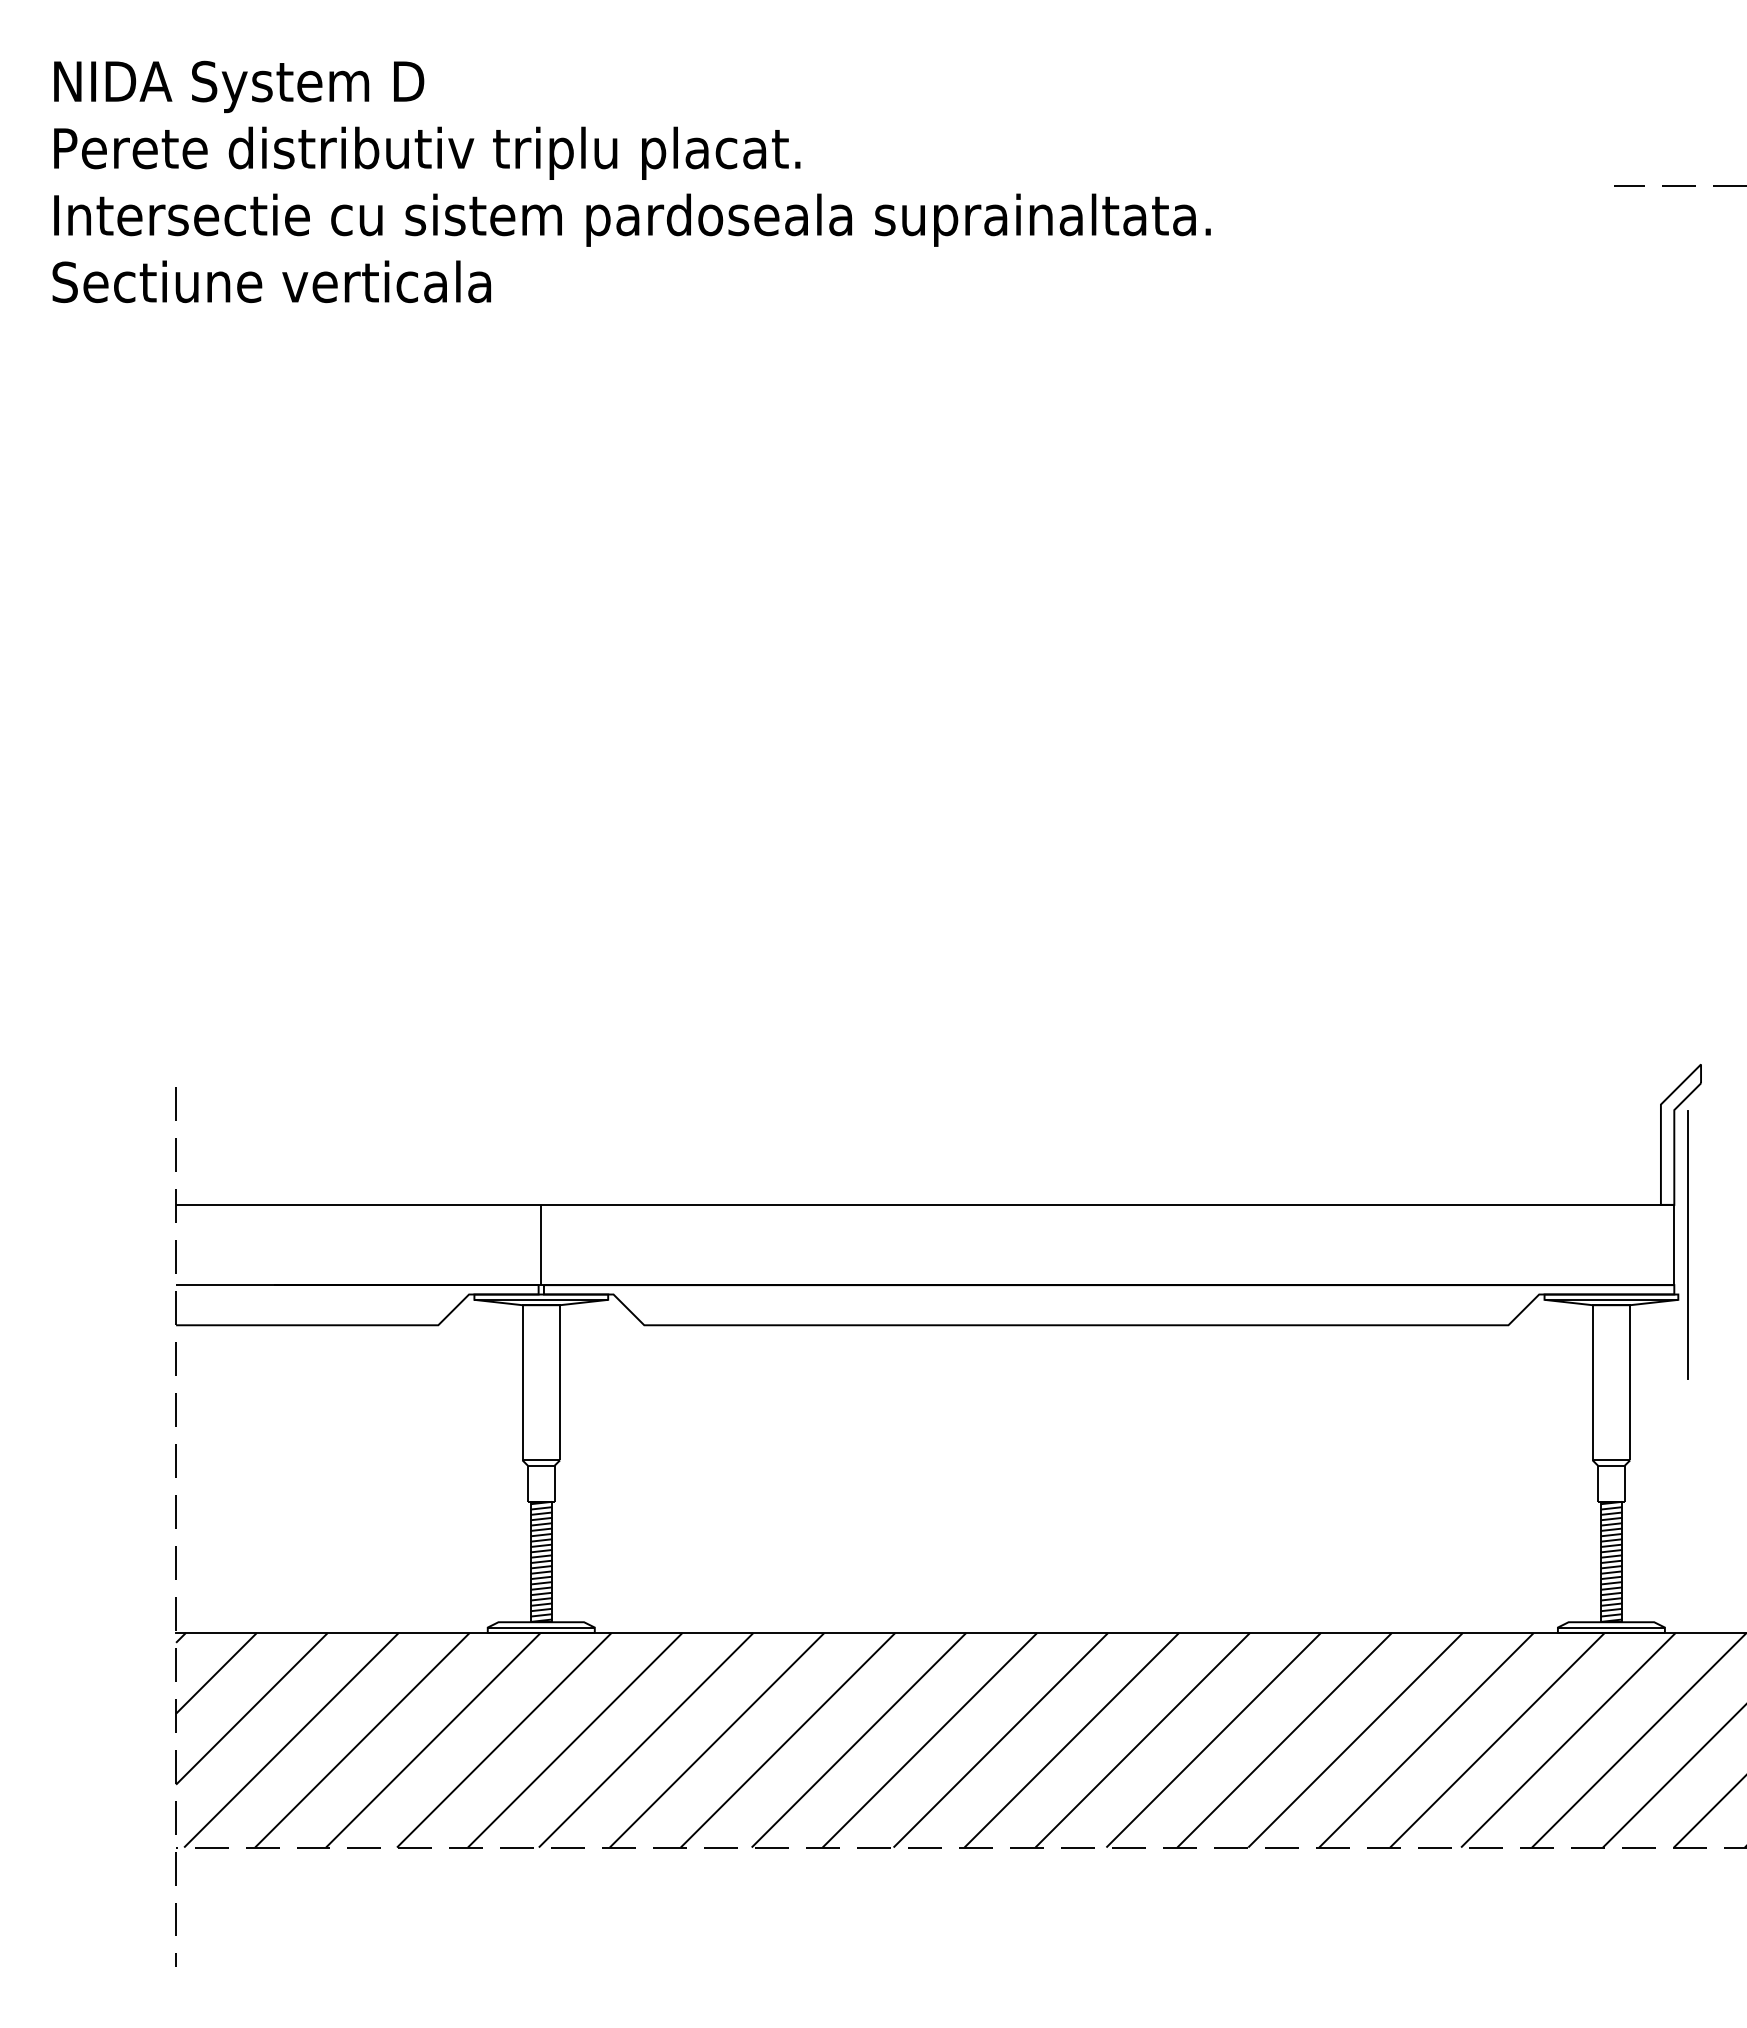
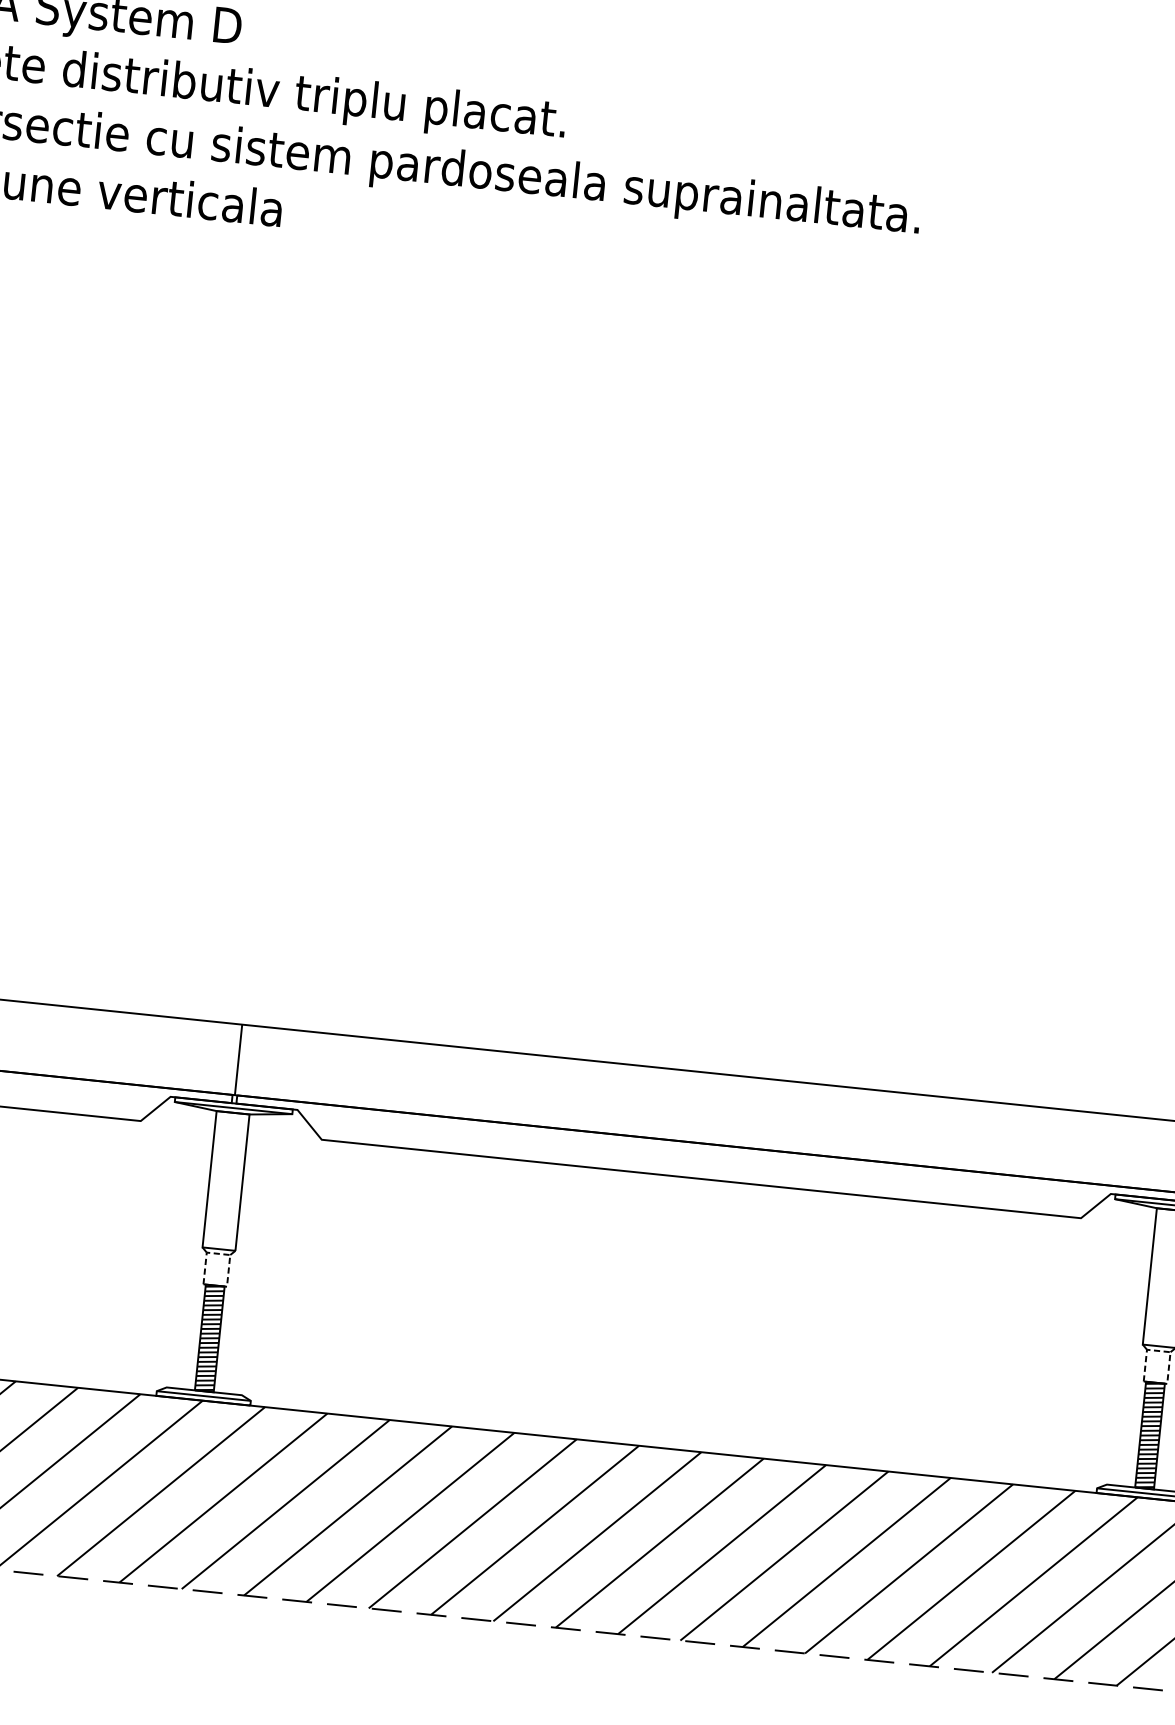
line: (541, 1465) -> (218, 1253), solid -> dashed
line: (1611, 1465) -> (1158, 1350), solid -> dashed

